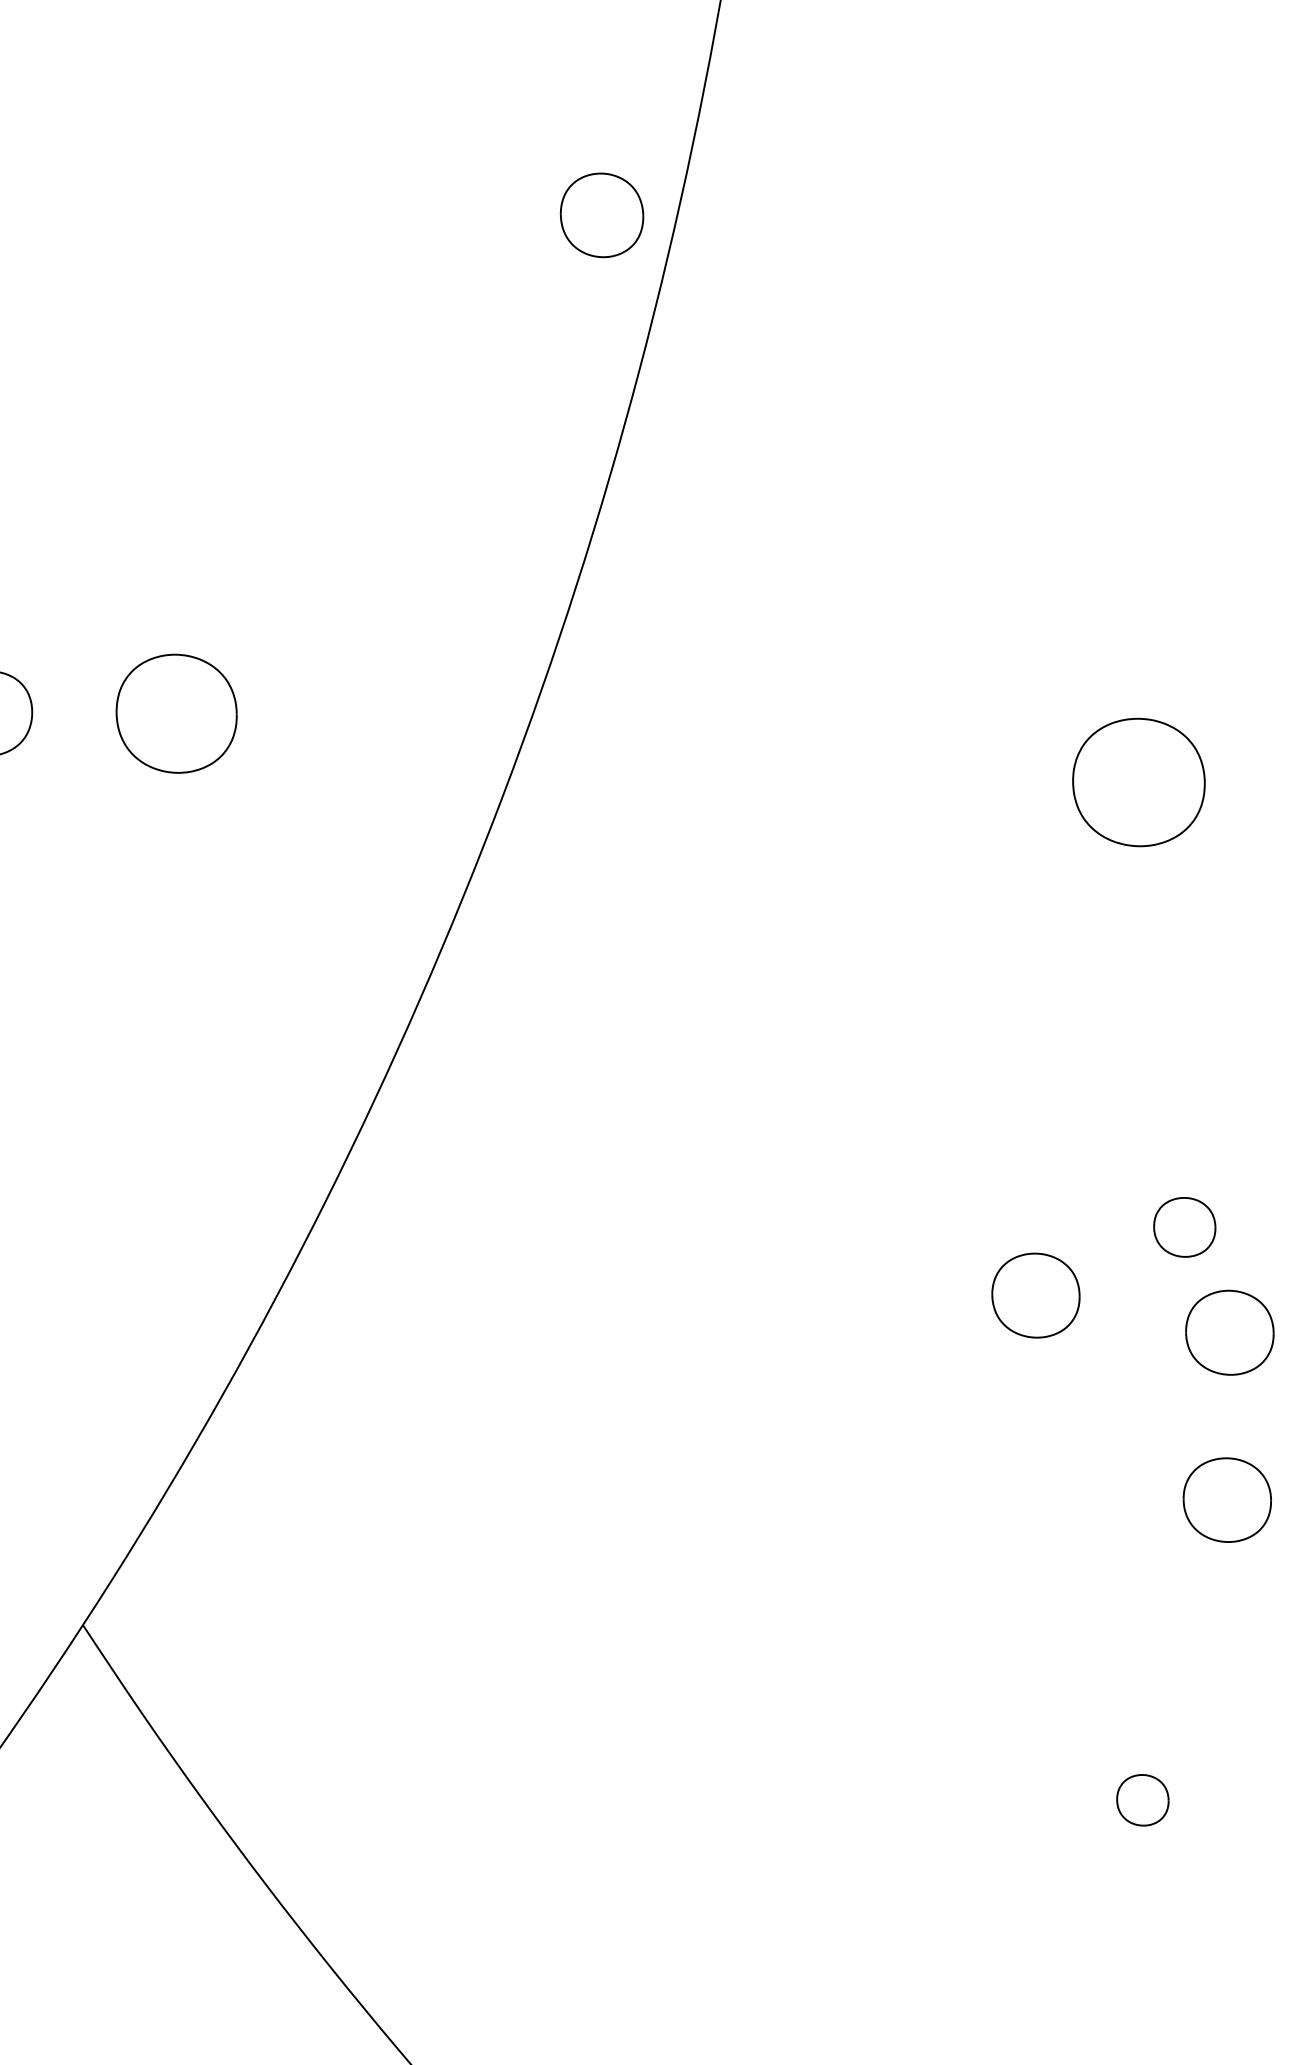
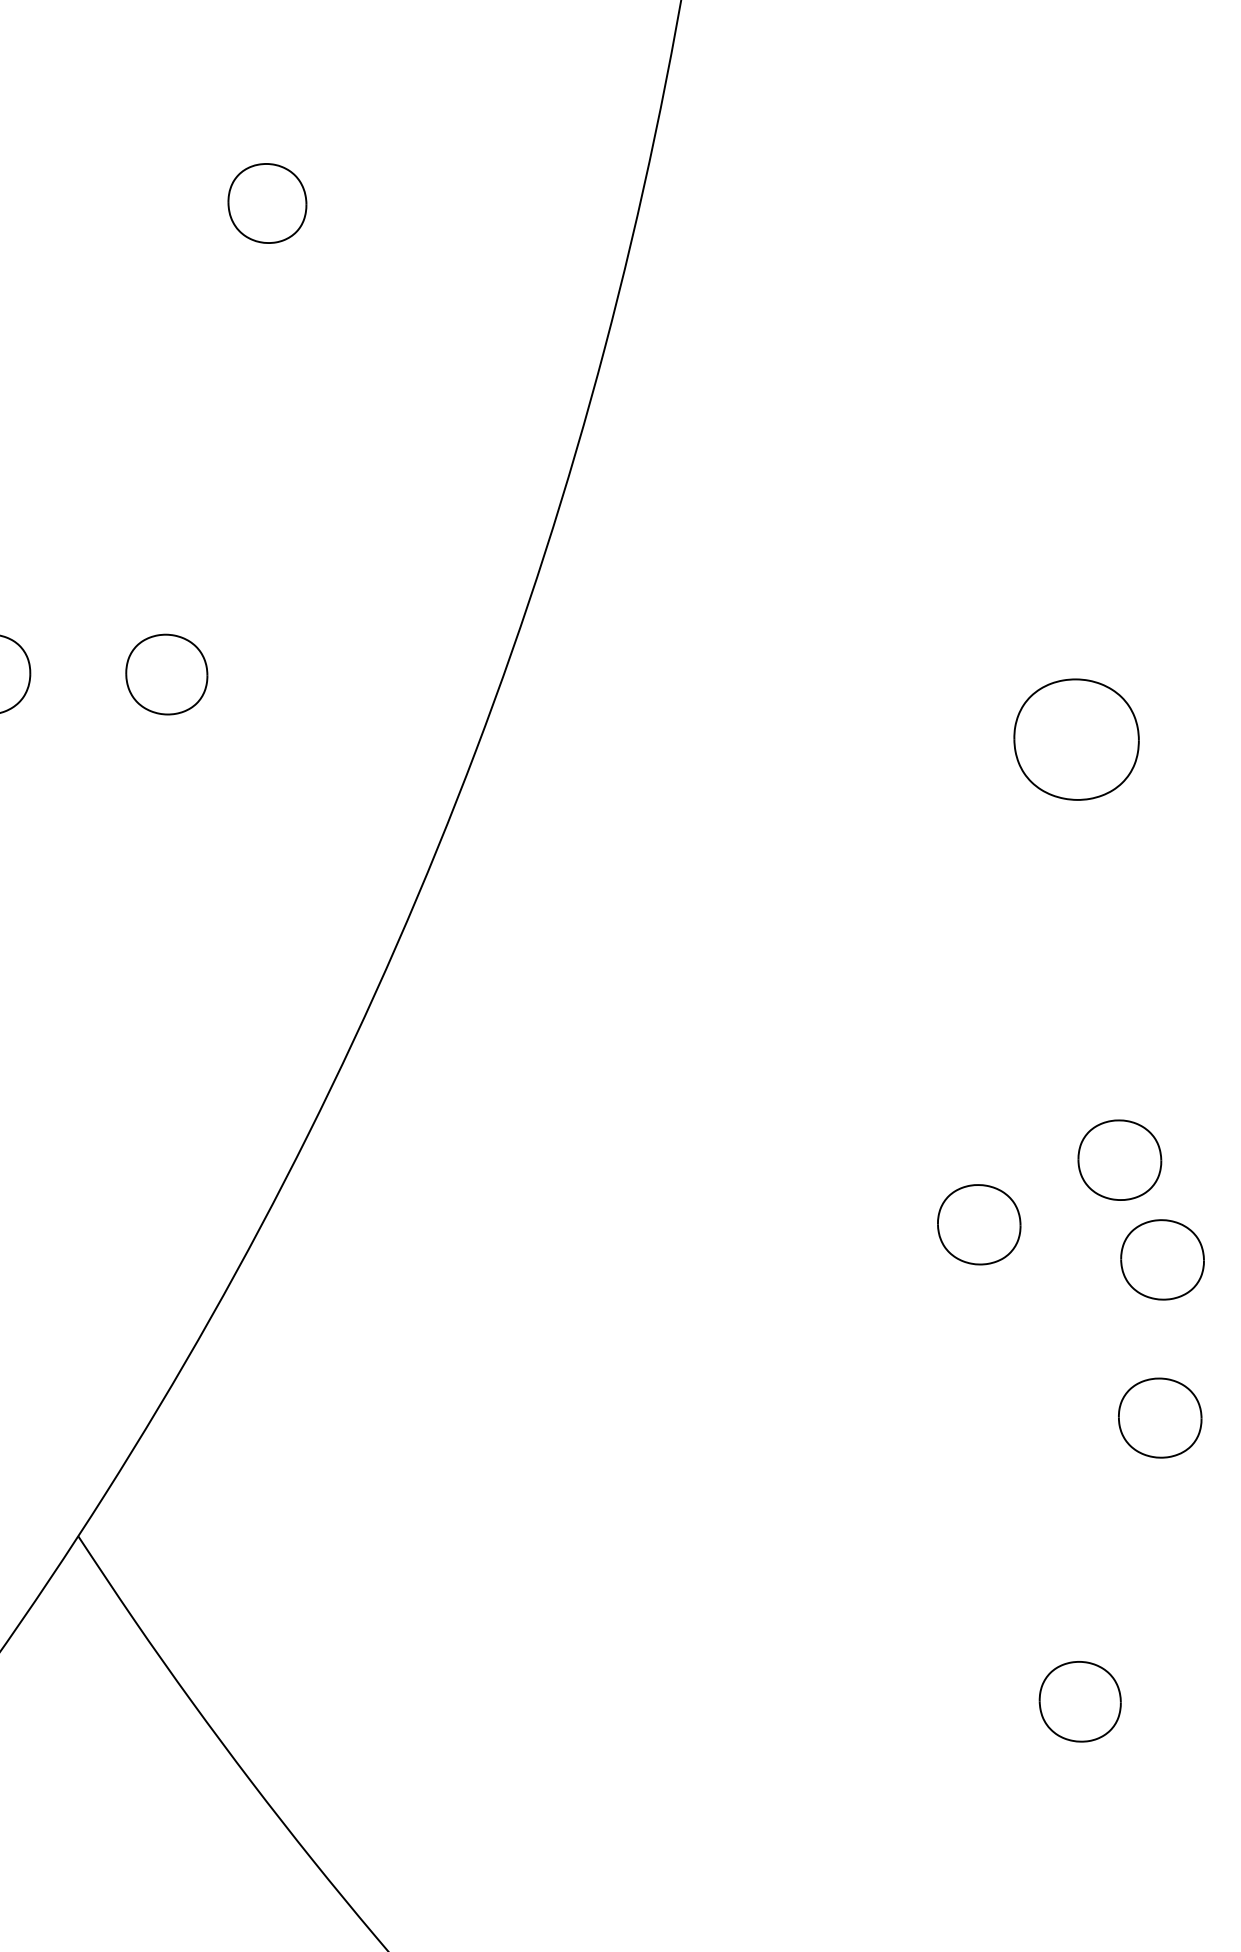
part: (602, 215) -> (267, 203), moved
part: (176, 713) -> (166, 674), size x0.71
part: (1184, 1227) -> (1119, 1160), size x1.43
part: (1142, 1800) -> (1079, 1702), size x1.67

